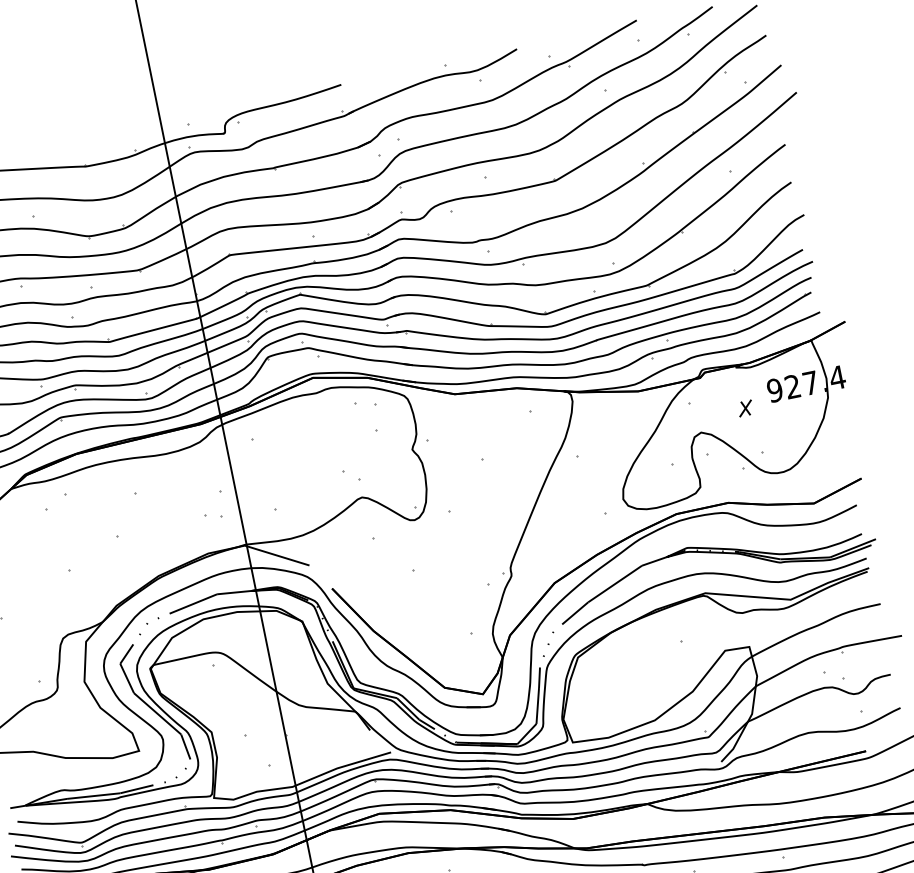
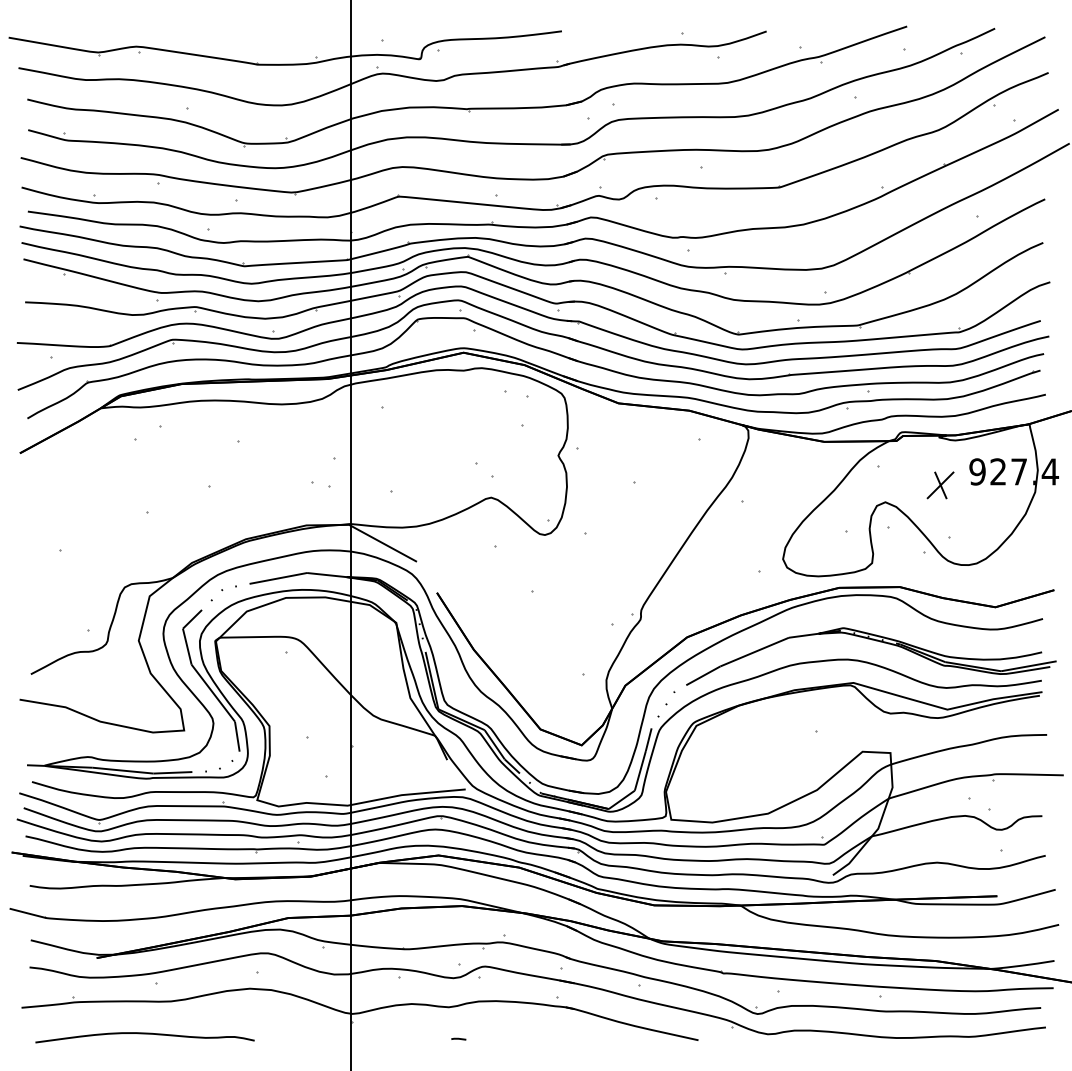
part: (745, 408) -> (940, 485), size x1.67

